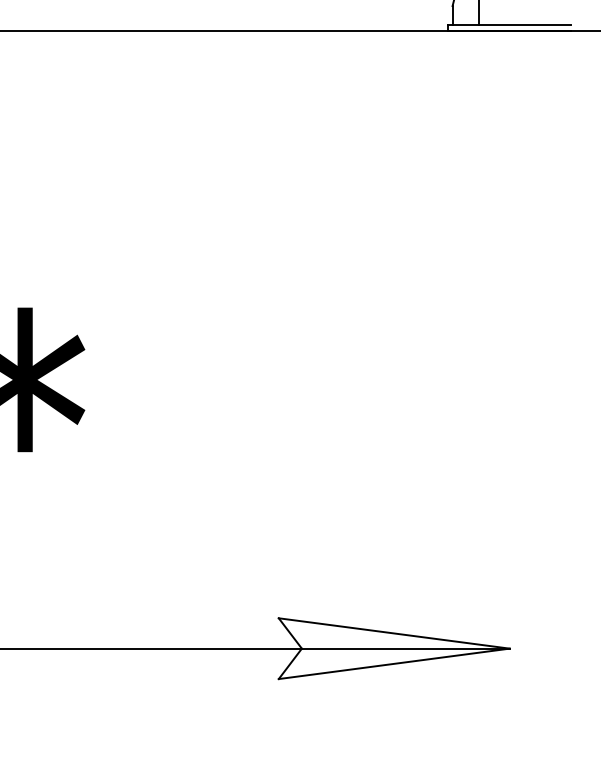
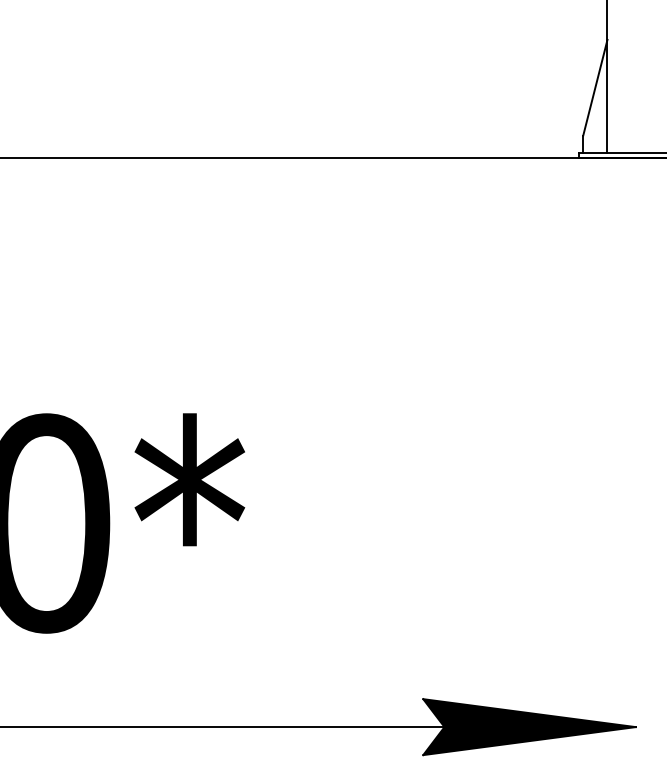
fill: (394, 649) -> (529, 727), added

